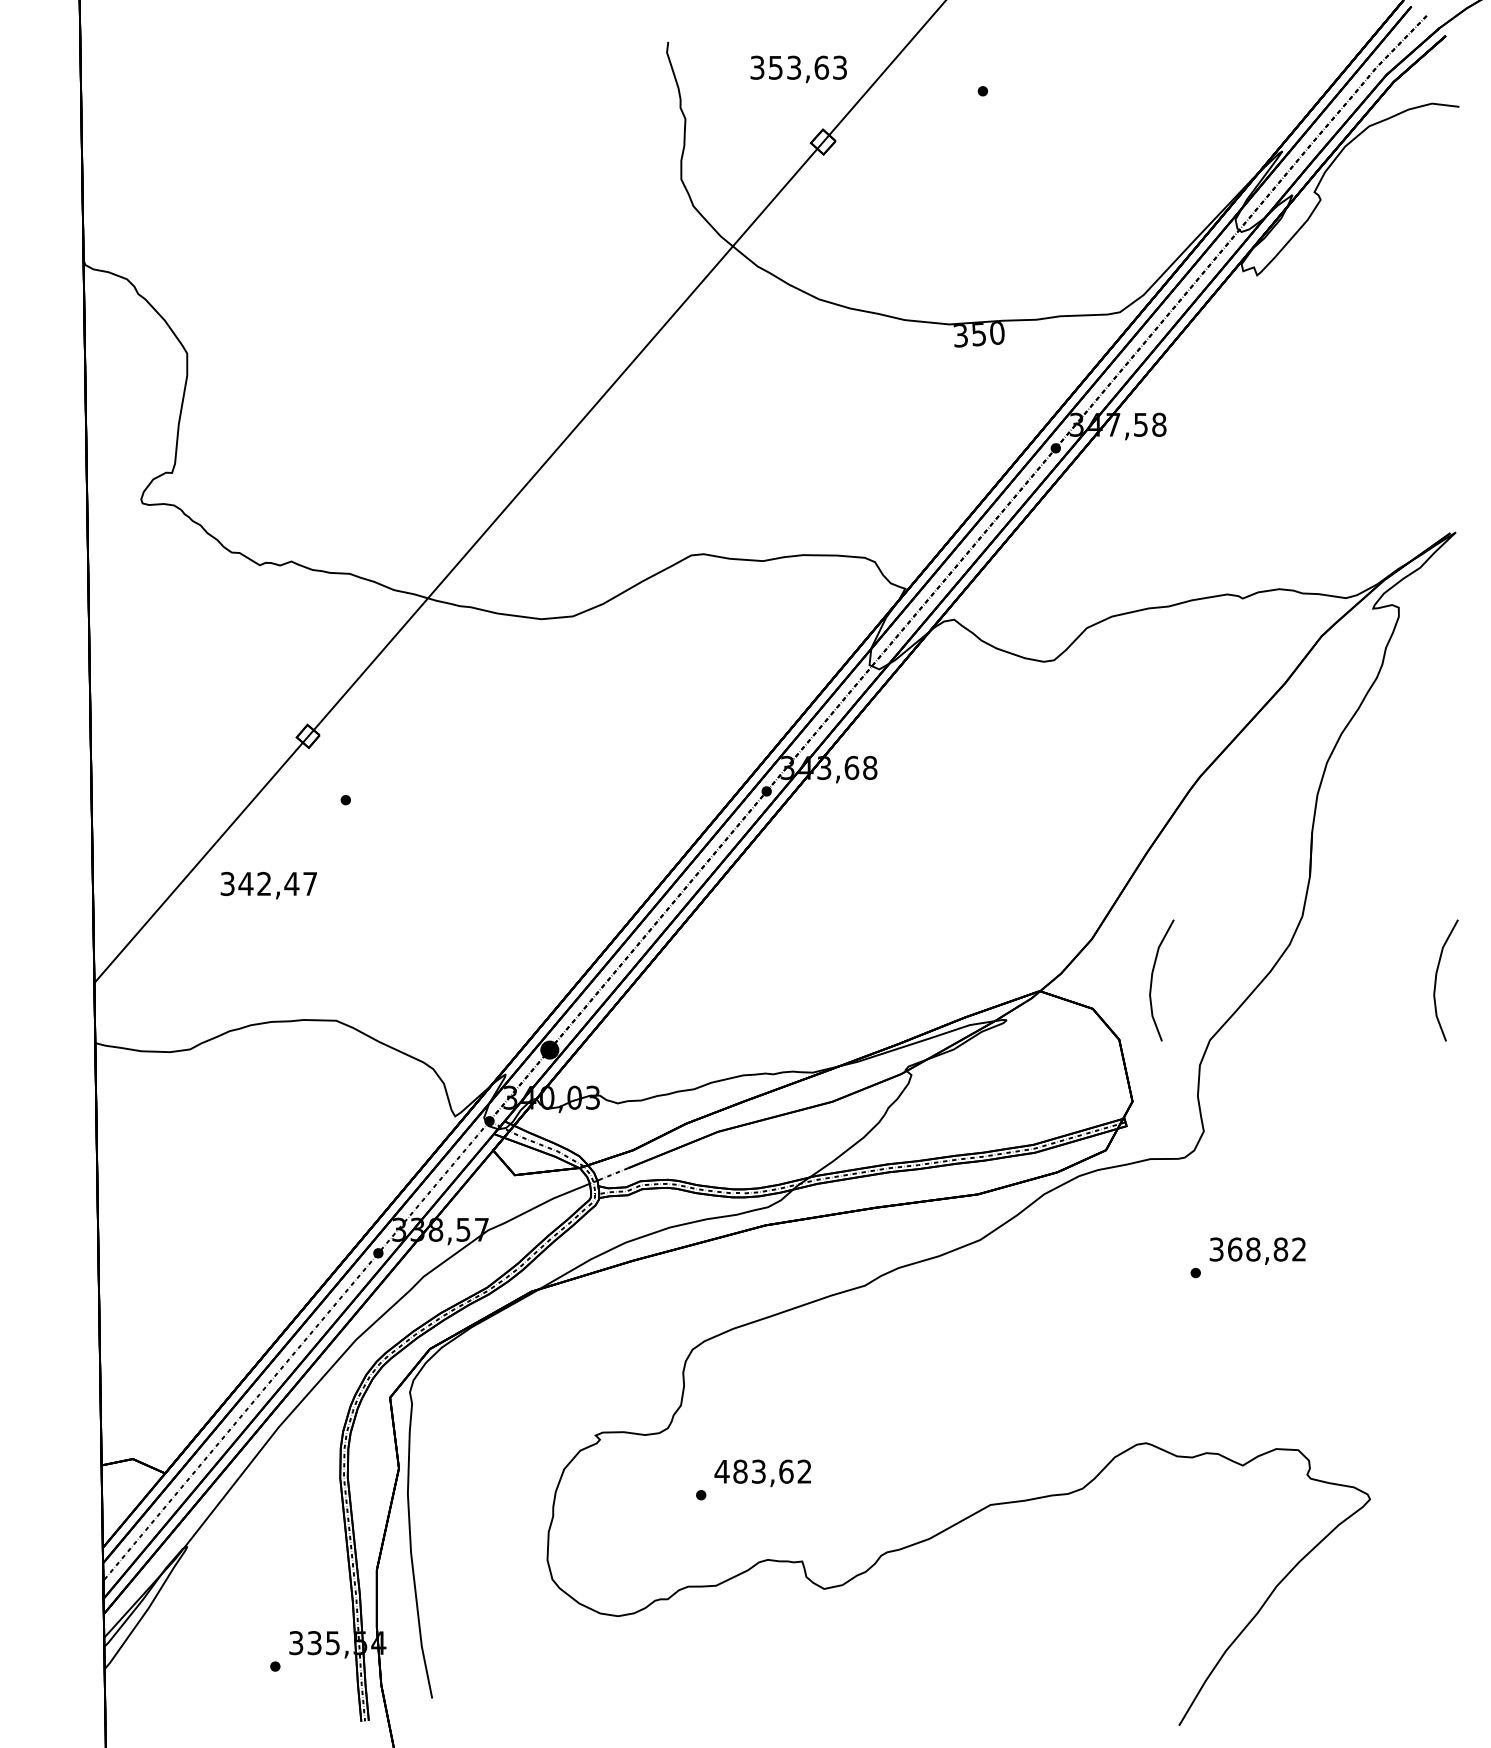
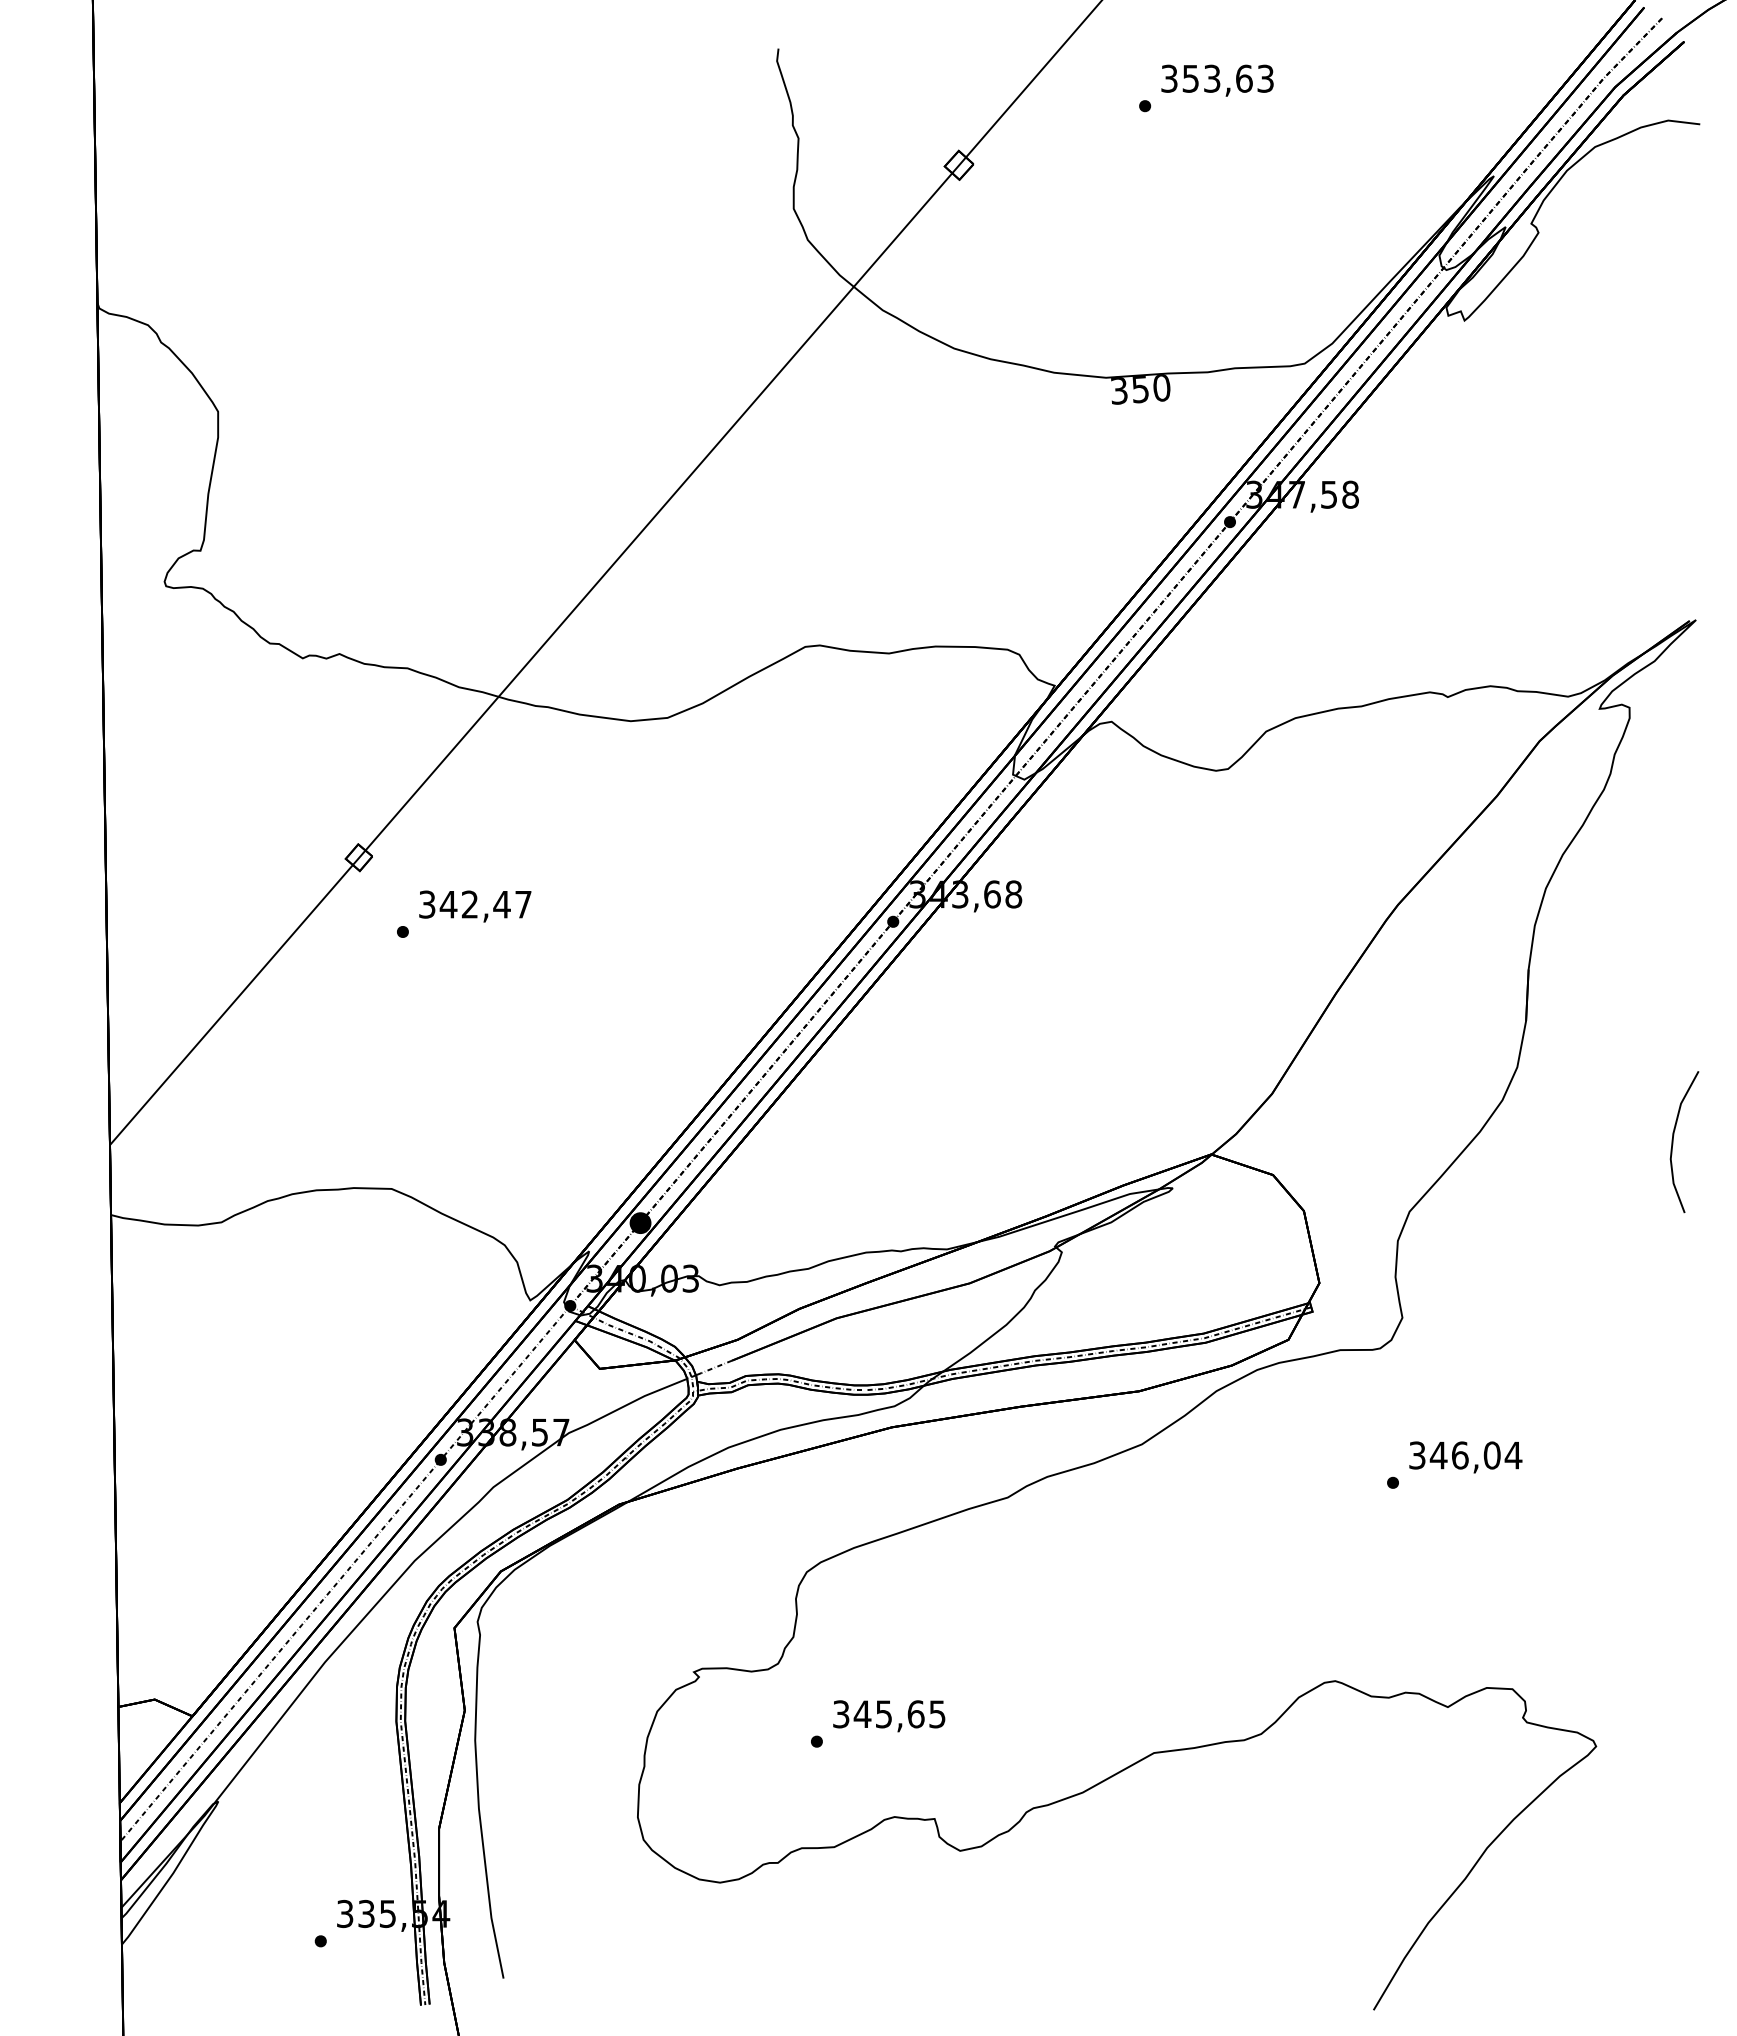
text: (798, 69) -> (1217, 80), moved
text: (269, 885) -> (475, 906), moved
curve: (1152, 980) -> (1342, 1142), removed
text: (1266, 1249) -> (1475, 1455), 368,82 -> 346,04
text: (762, 1471) -> (888, 1714), 483,62 -> 345,65

